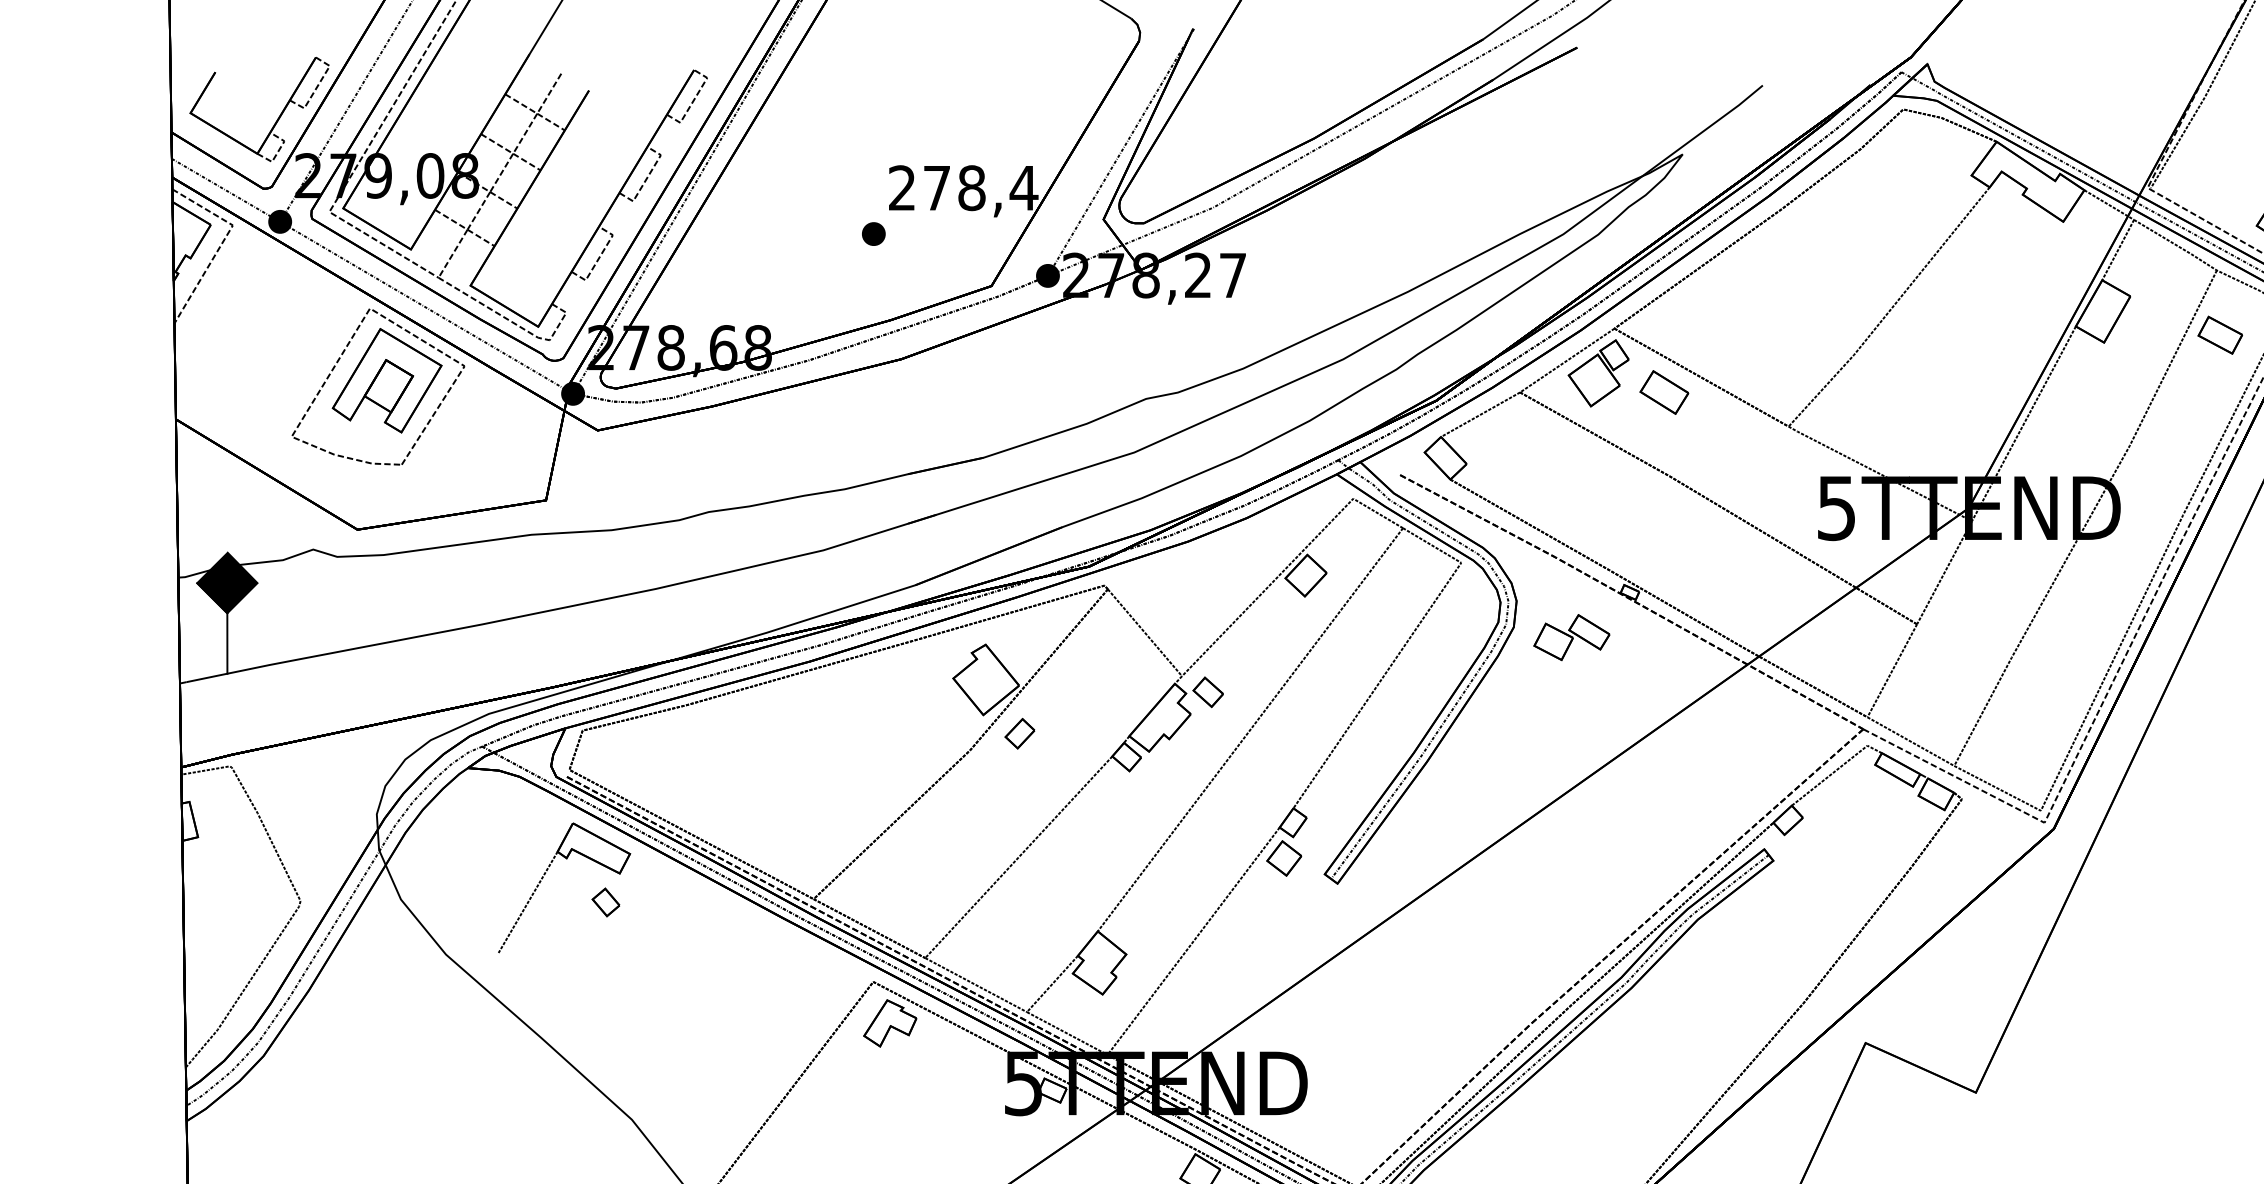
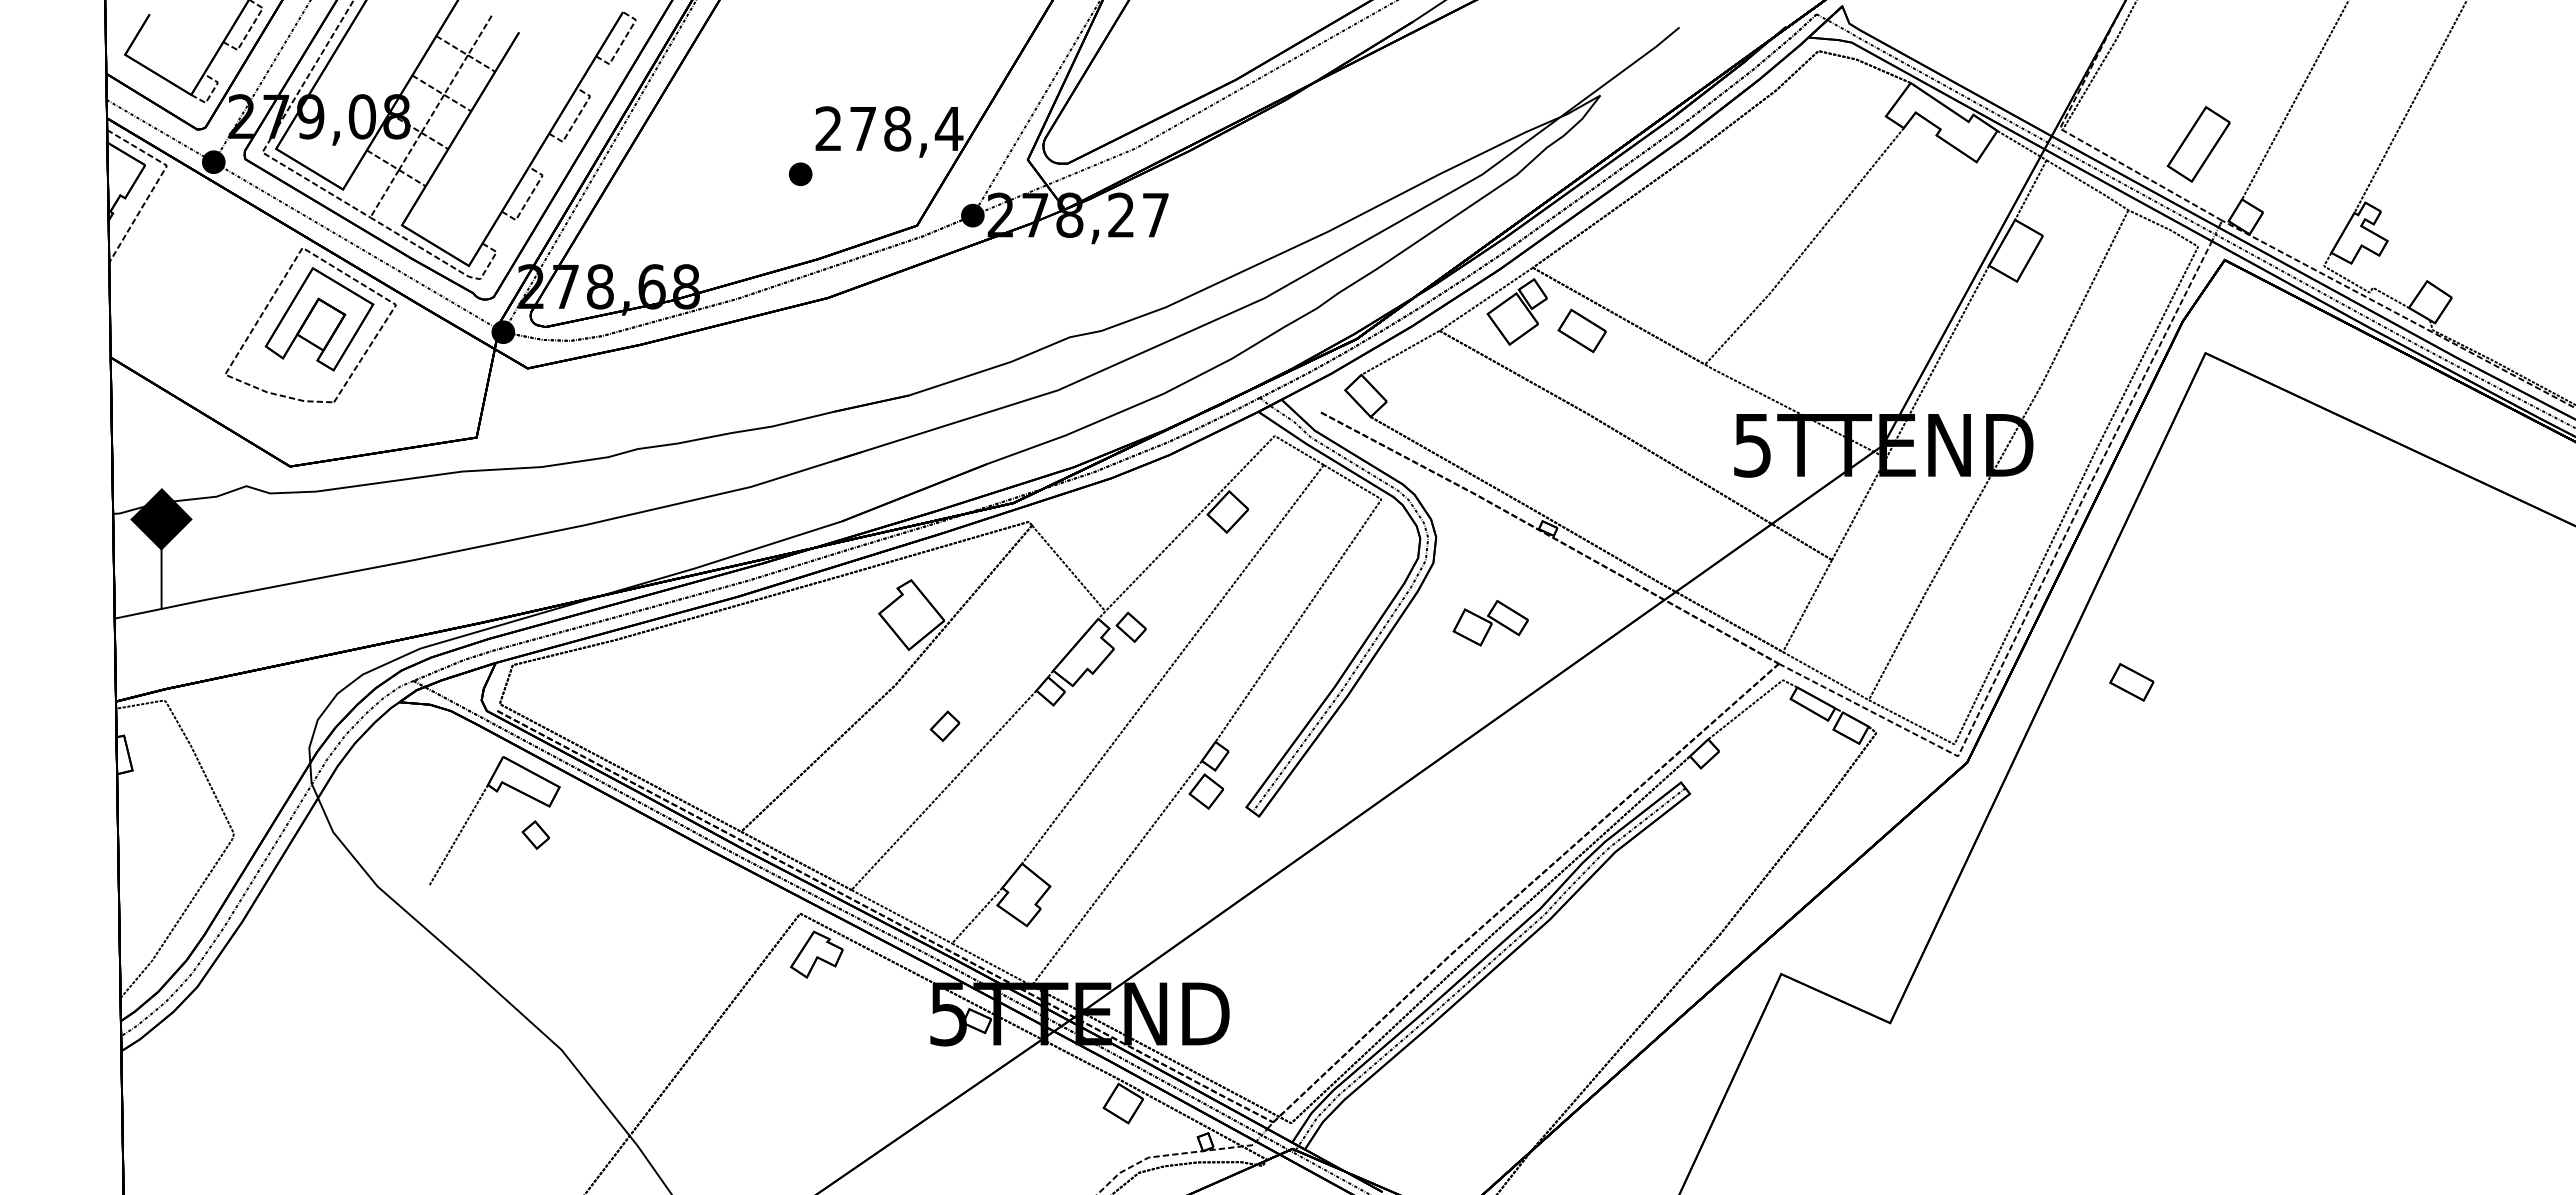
part: (2219, 335) -> (2131, 682), moved
part: (1571, 636) -> (1490, 622), moved
part: (1019, 732) -> (944, 725), moved

